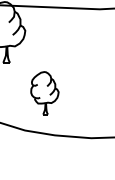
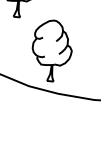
part: (44, 93) -> (51, 51), size x1.43

